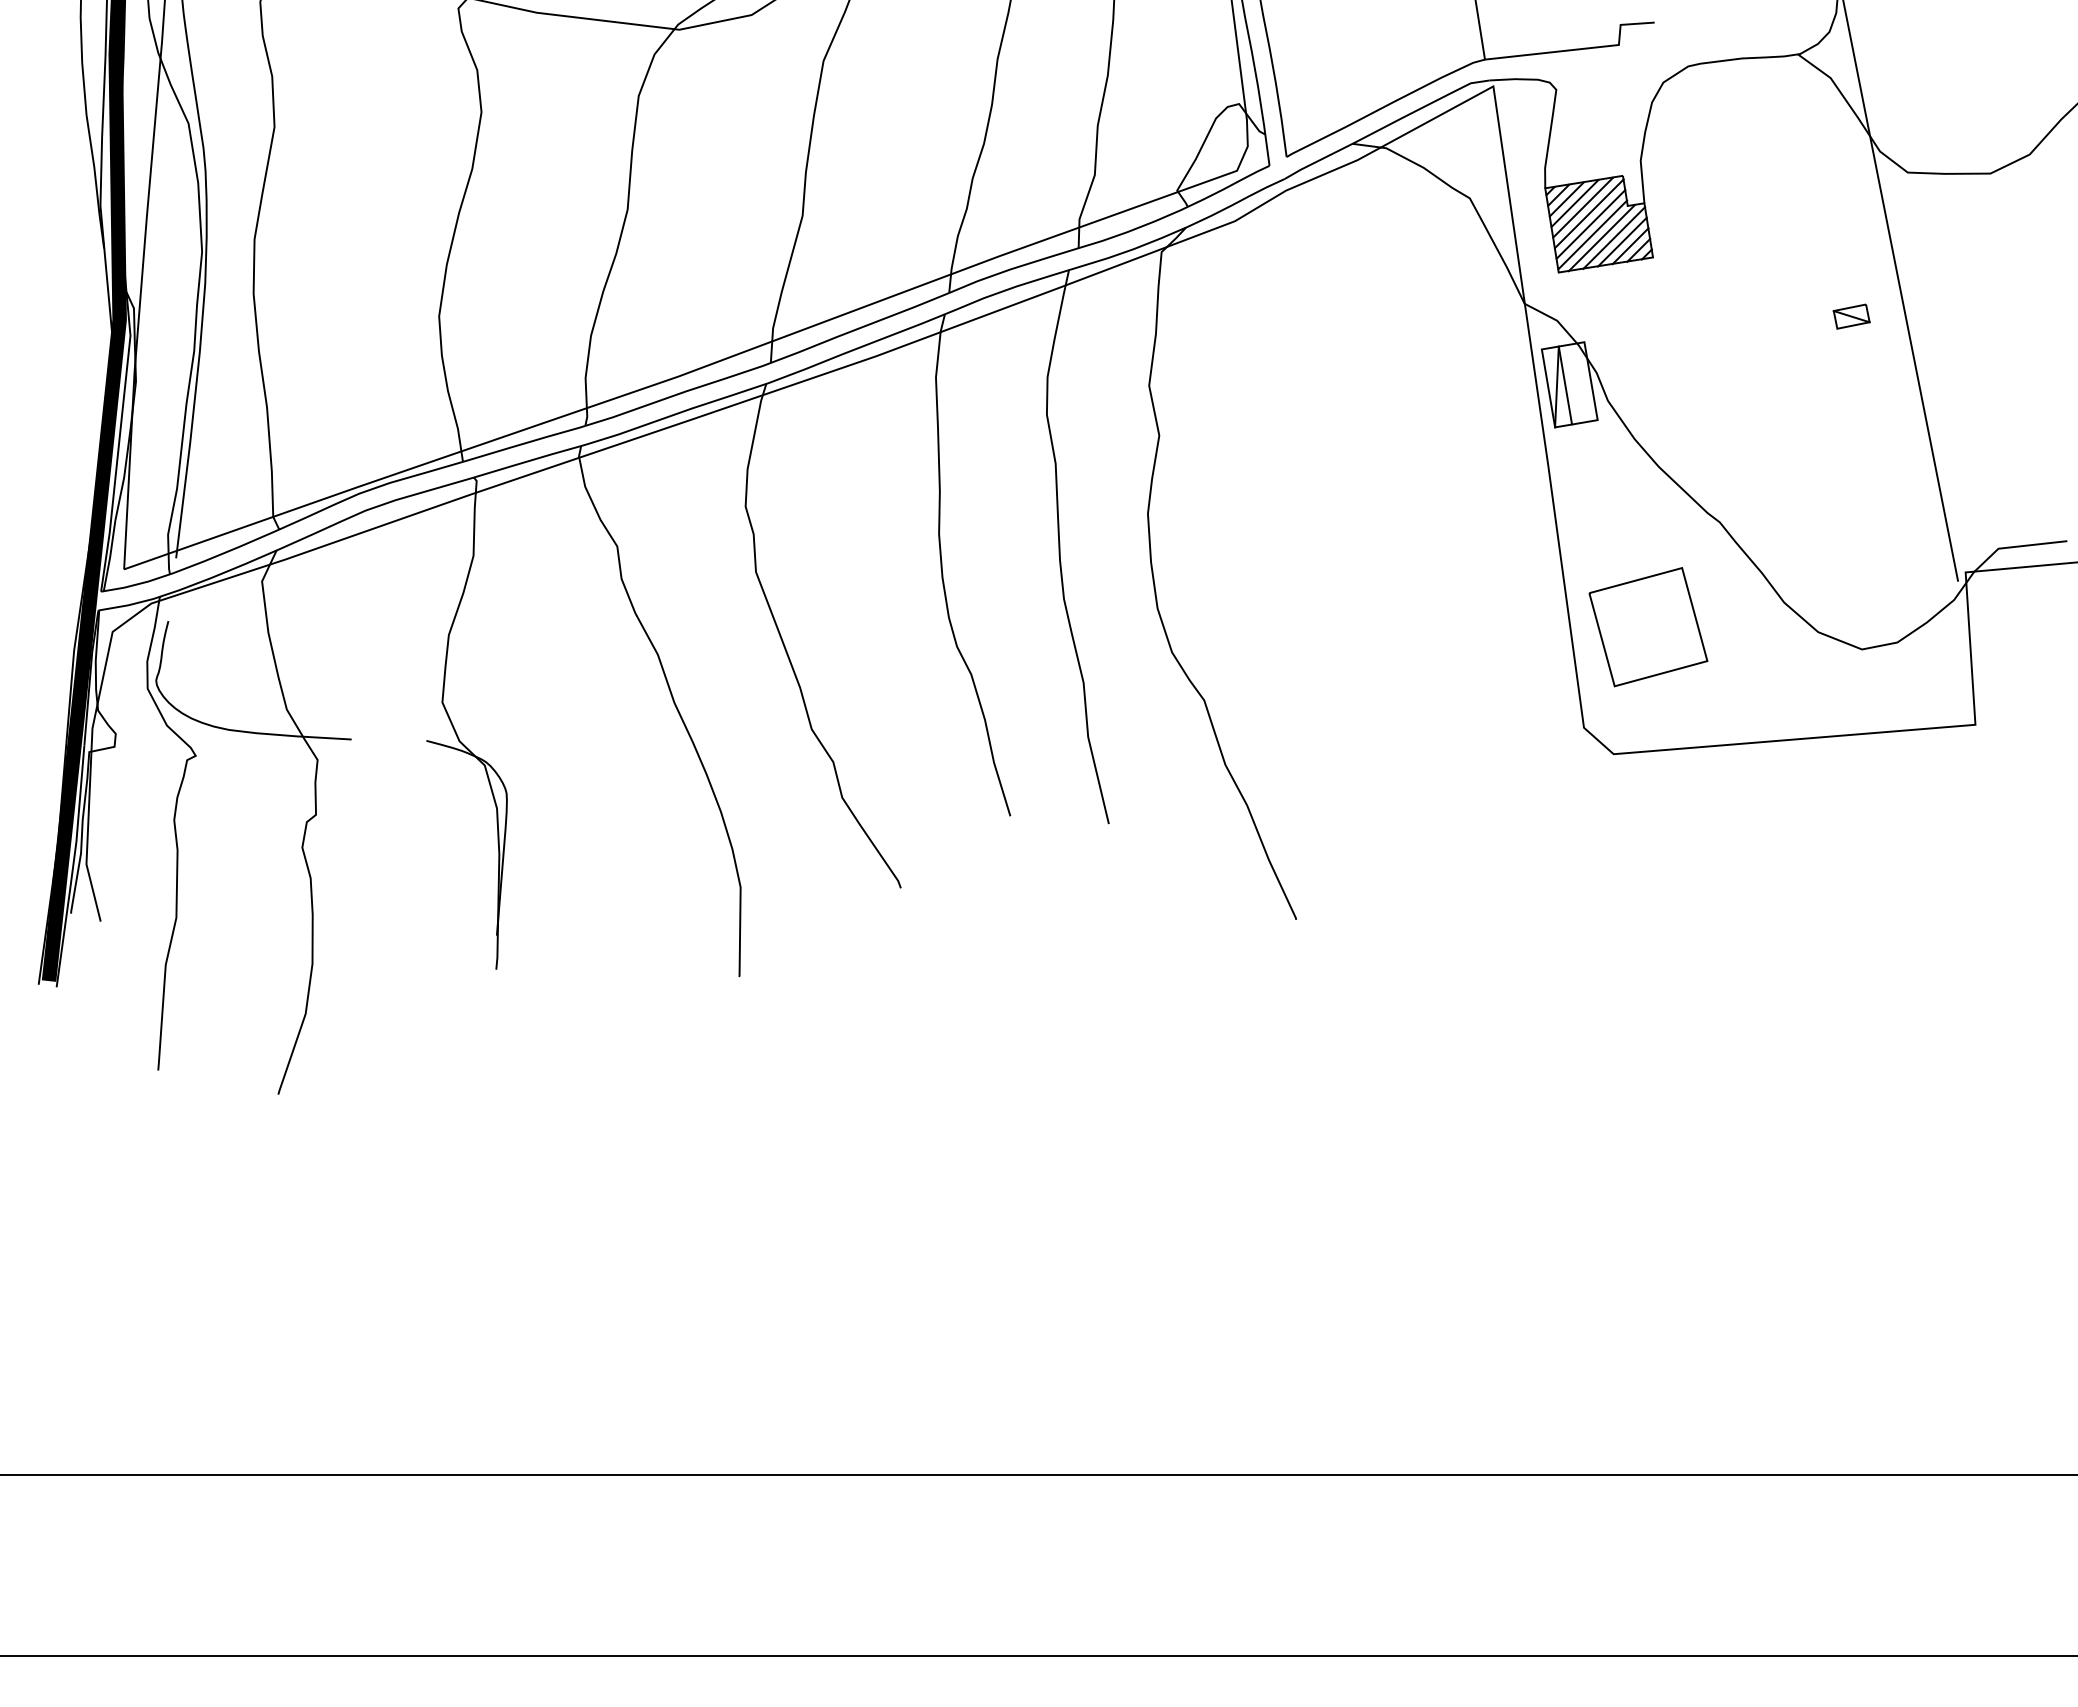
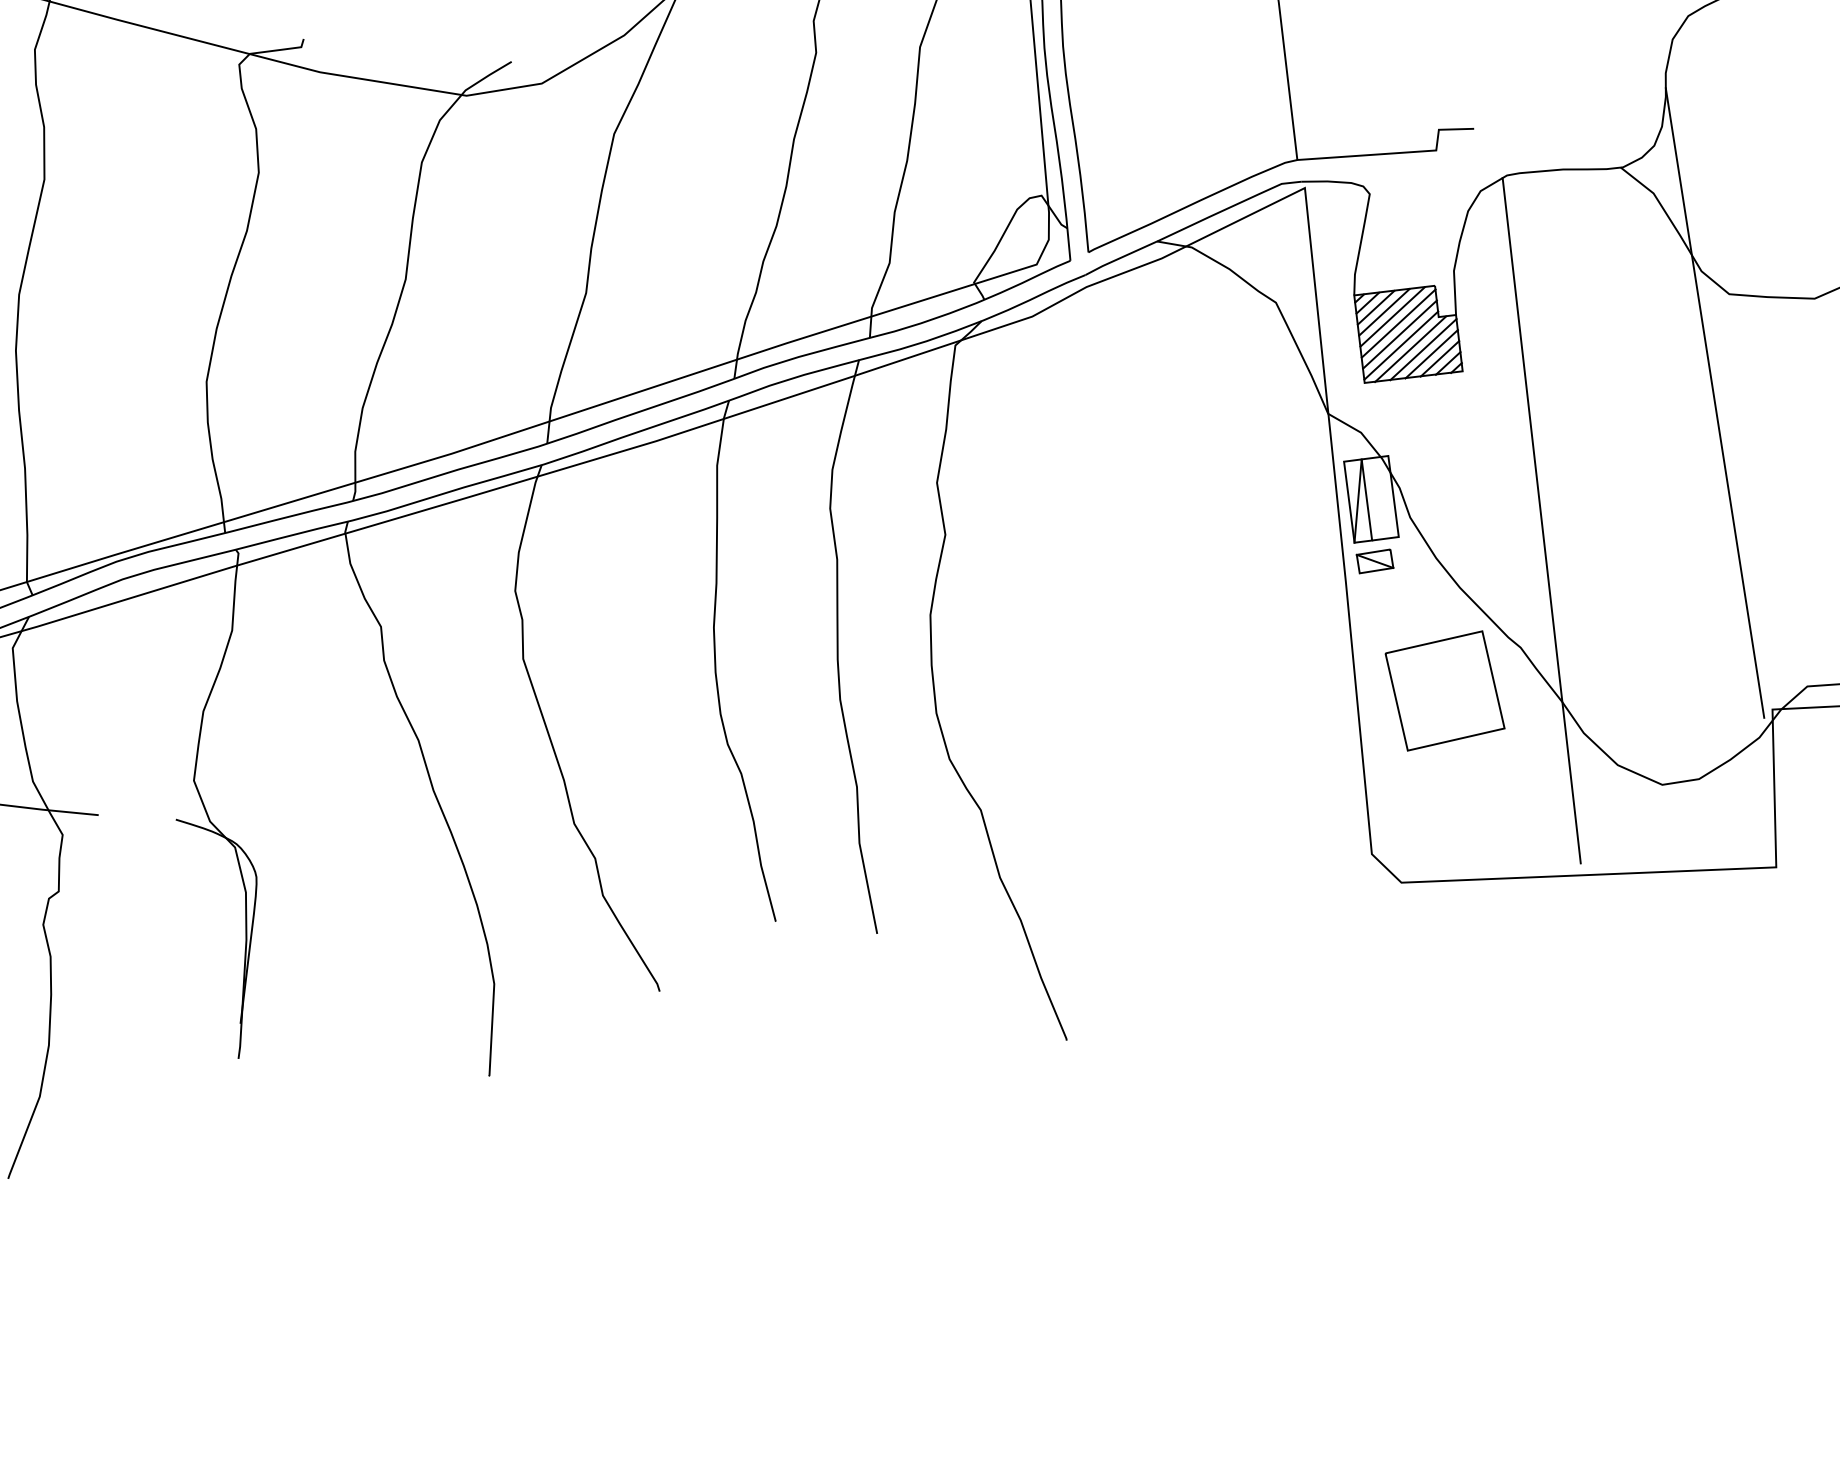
part: (1851, 316) -> (1374, 561), moved
line: (1735, 398) -> (1542, 520), added
part: (1648, 627) -> (1445, 691), moved

